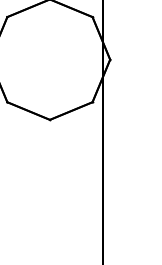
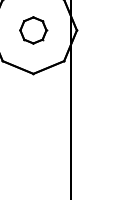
part: (50, 59) -> (33, 30), added

